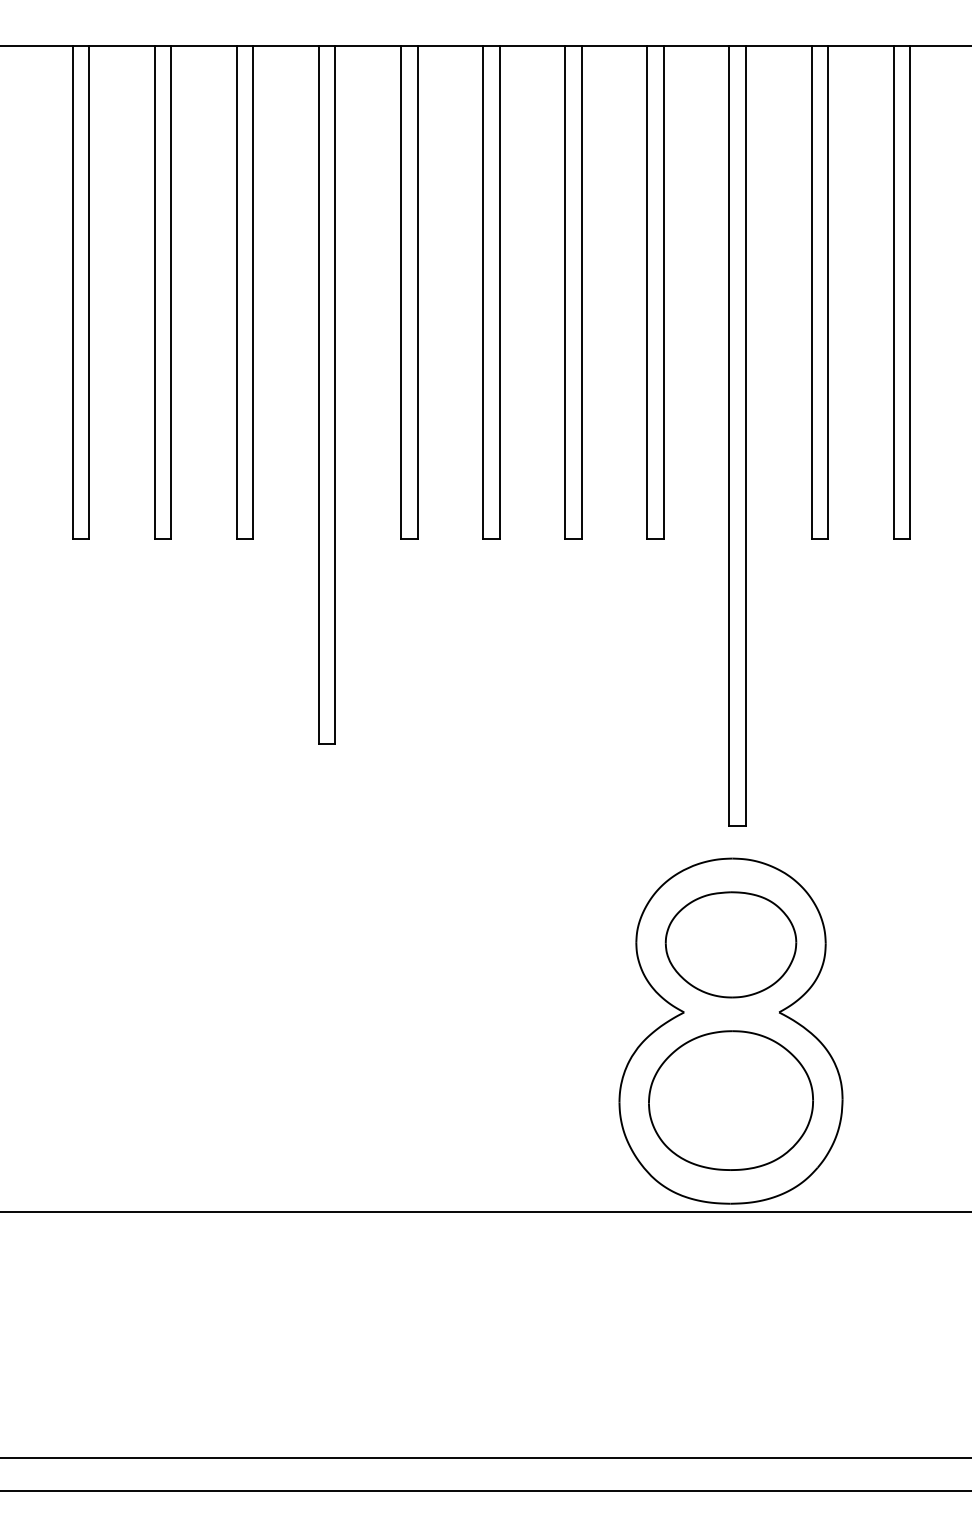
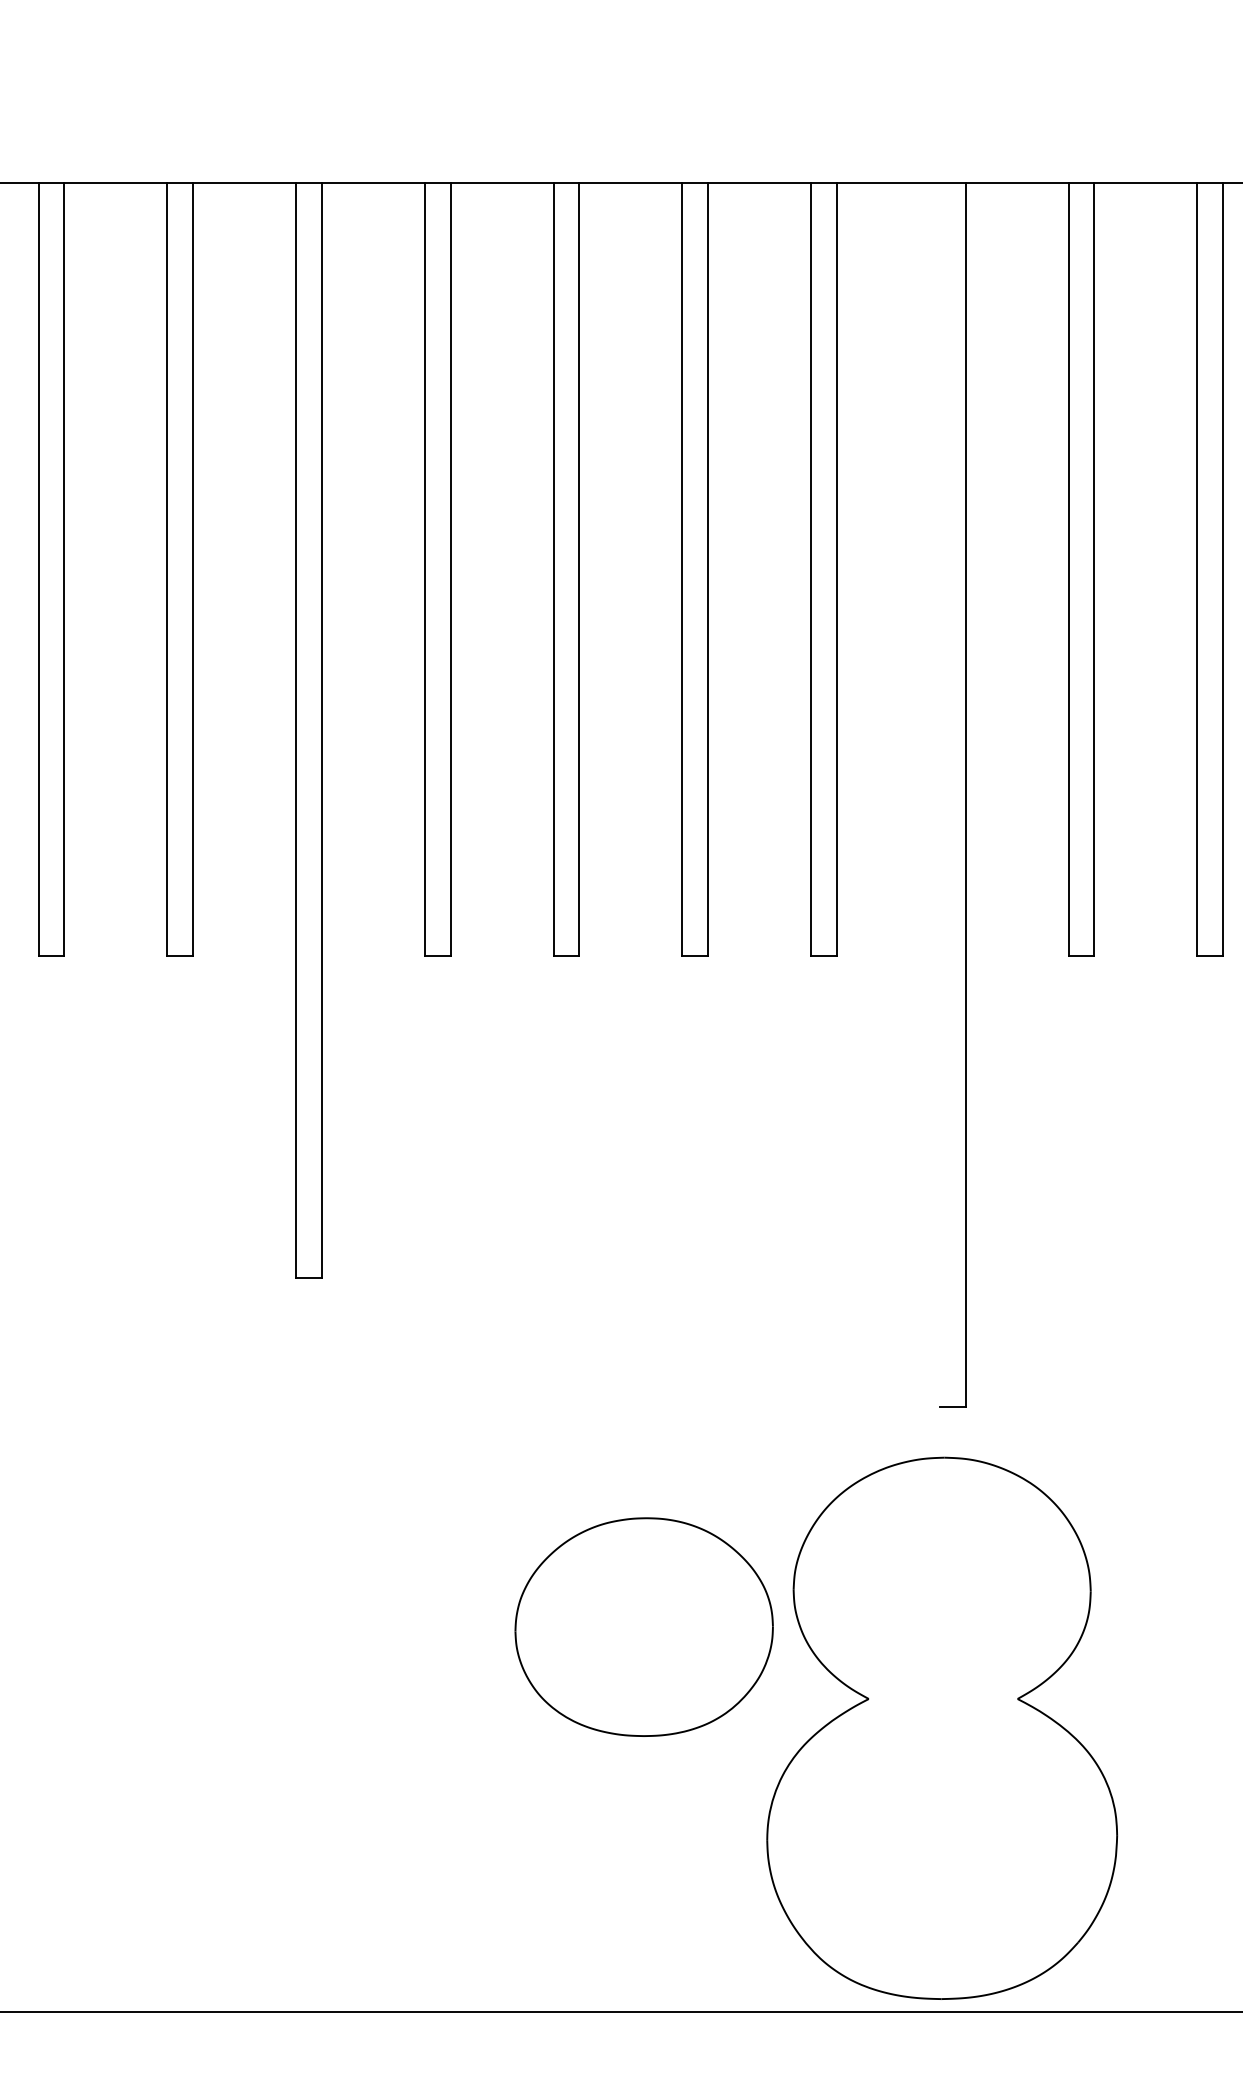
line: (729, 435) -> (939, 794), removed
part: (730, 944) -> (941, 1592), removed
part: (730, 1100) -> (643, 1626), moved

